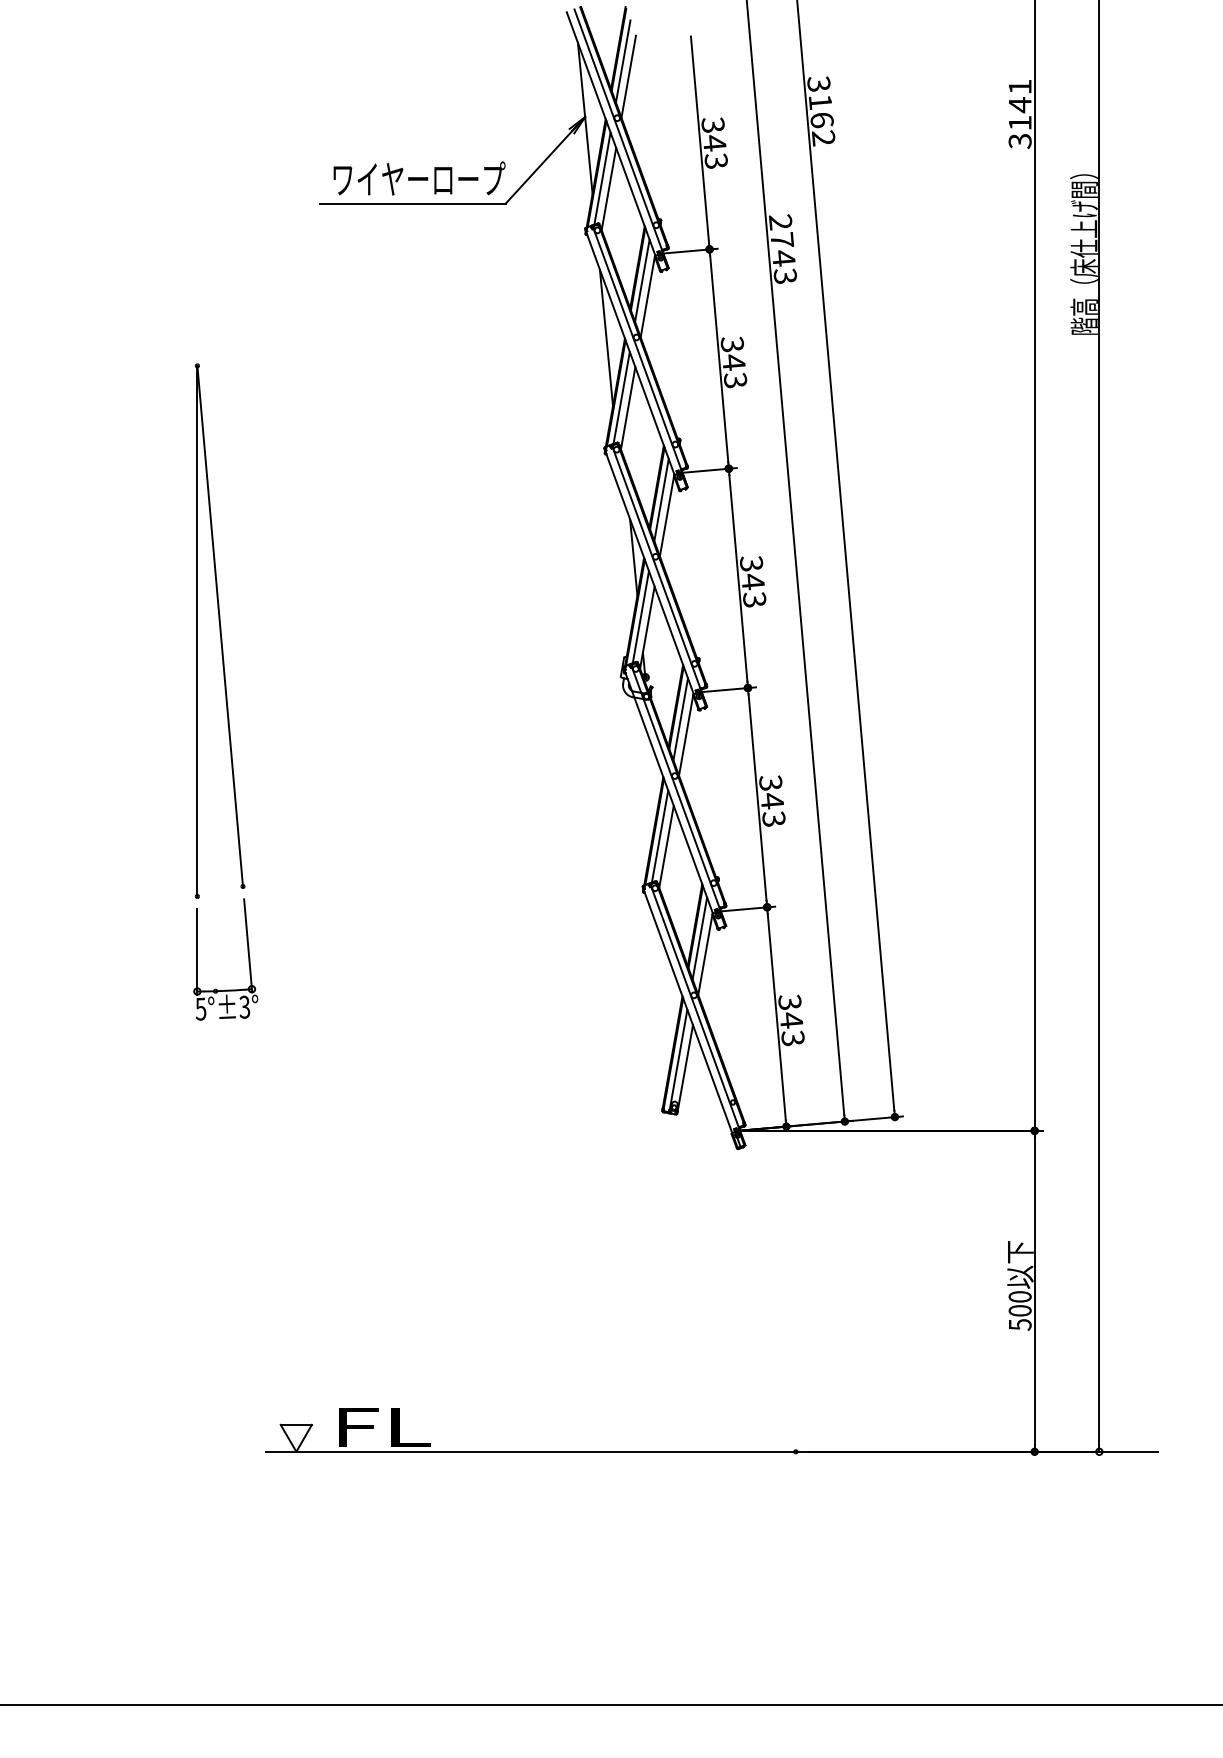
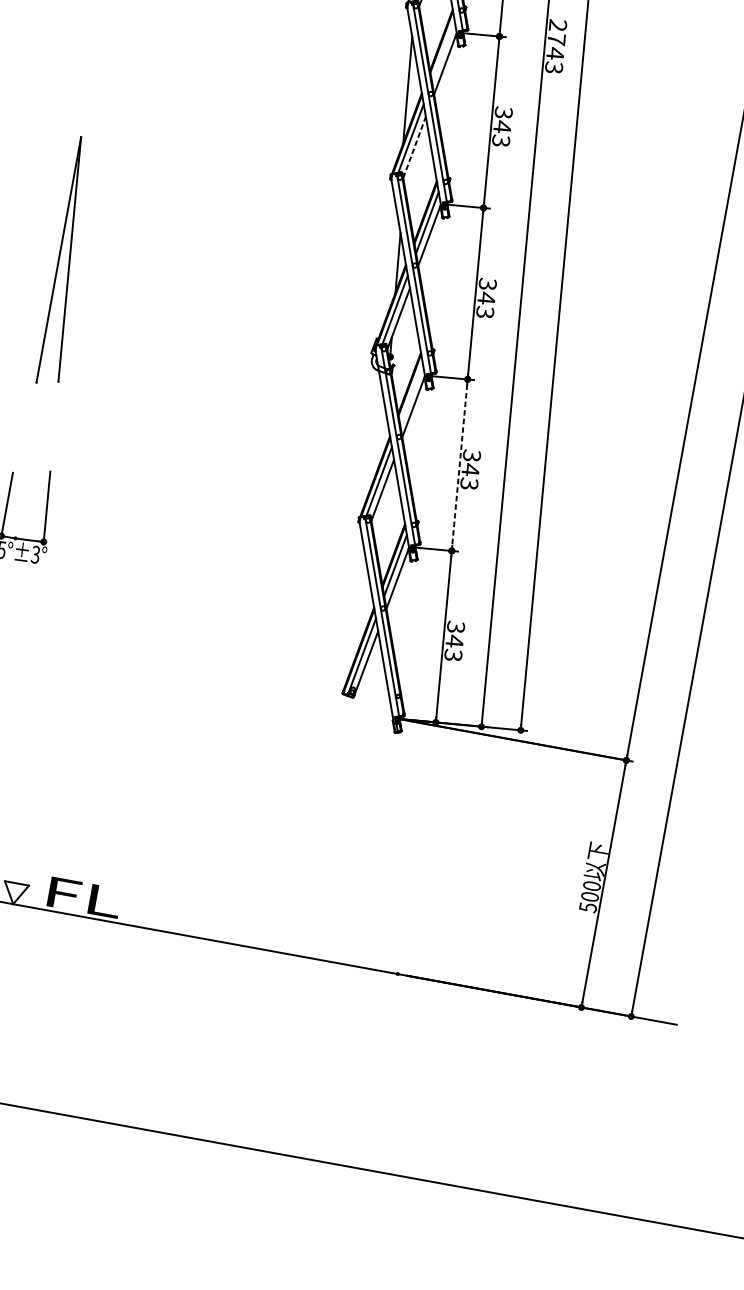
line: (642, 280) -> (443, 51), removed
line: (628, 408) -> (414, 147), solid -> dashed
part: (219, 630) -> (68, 261), size x0.6
line: (680, 719) -> (411, 394), removed
line: (757, 797) -> (459, 465), solid -> dashed

